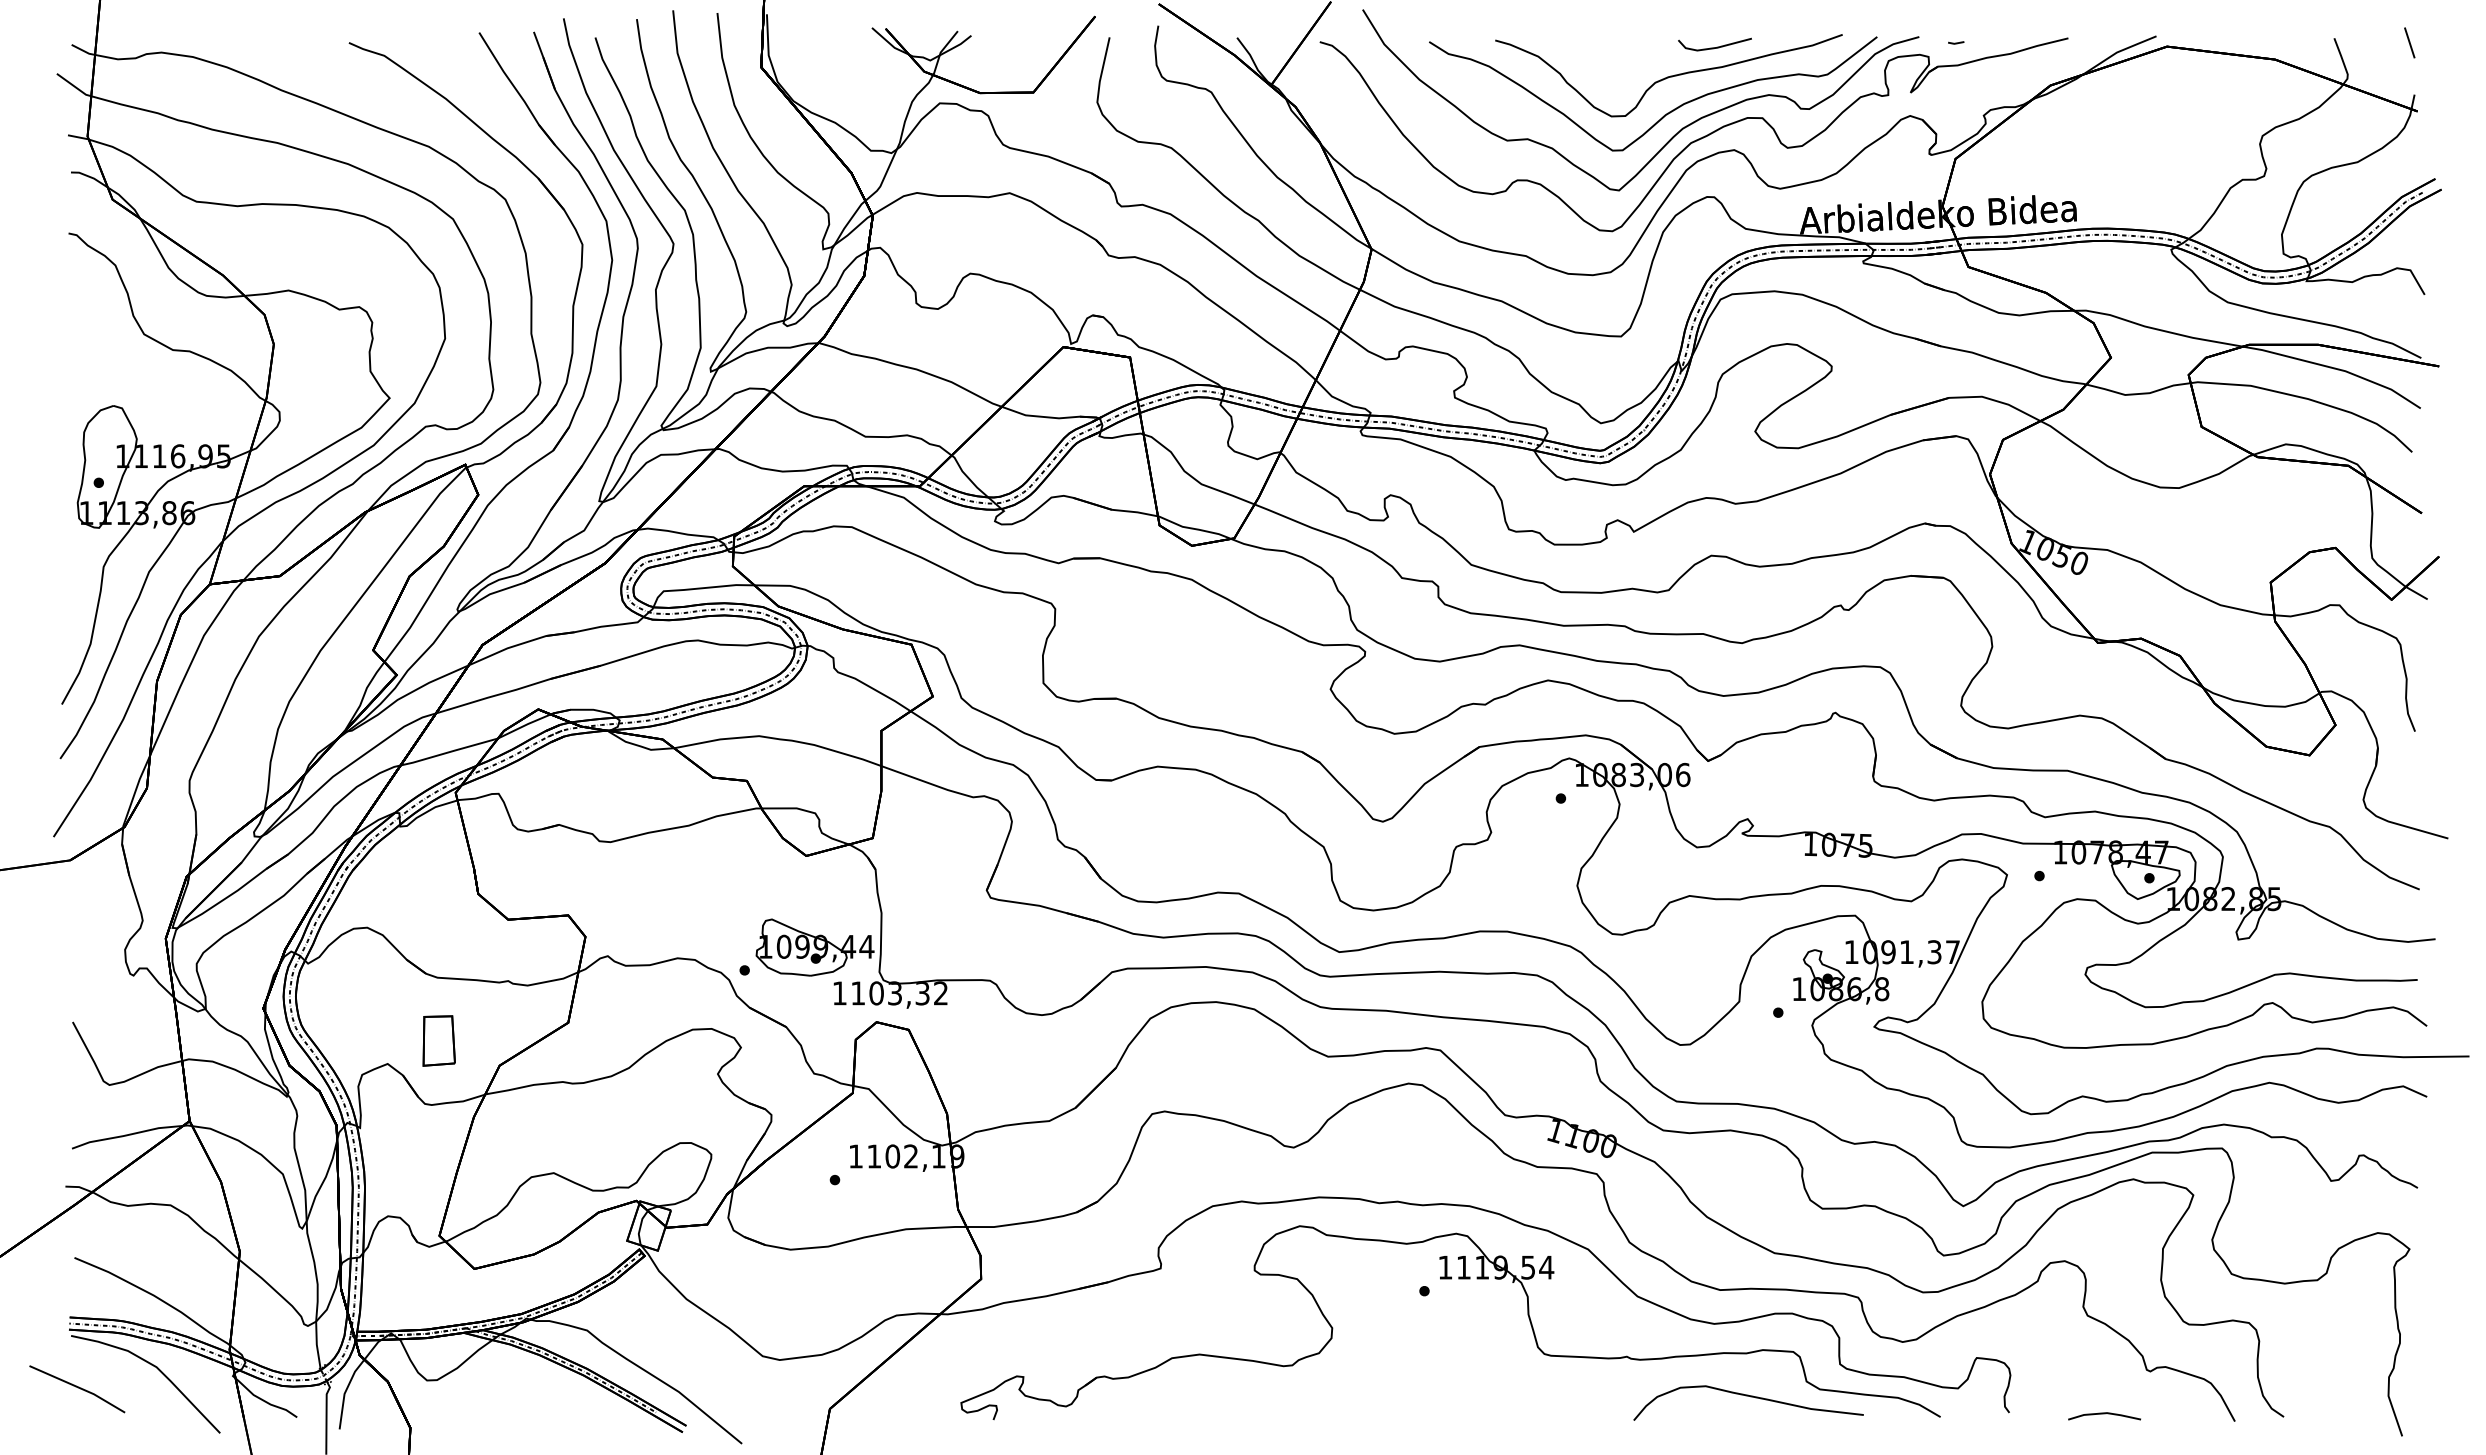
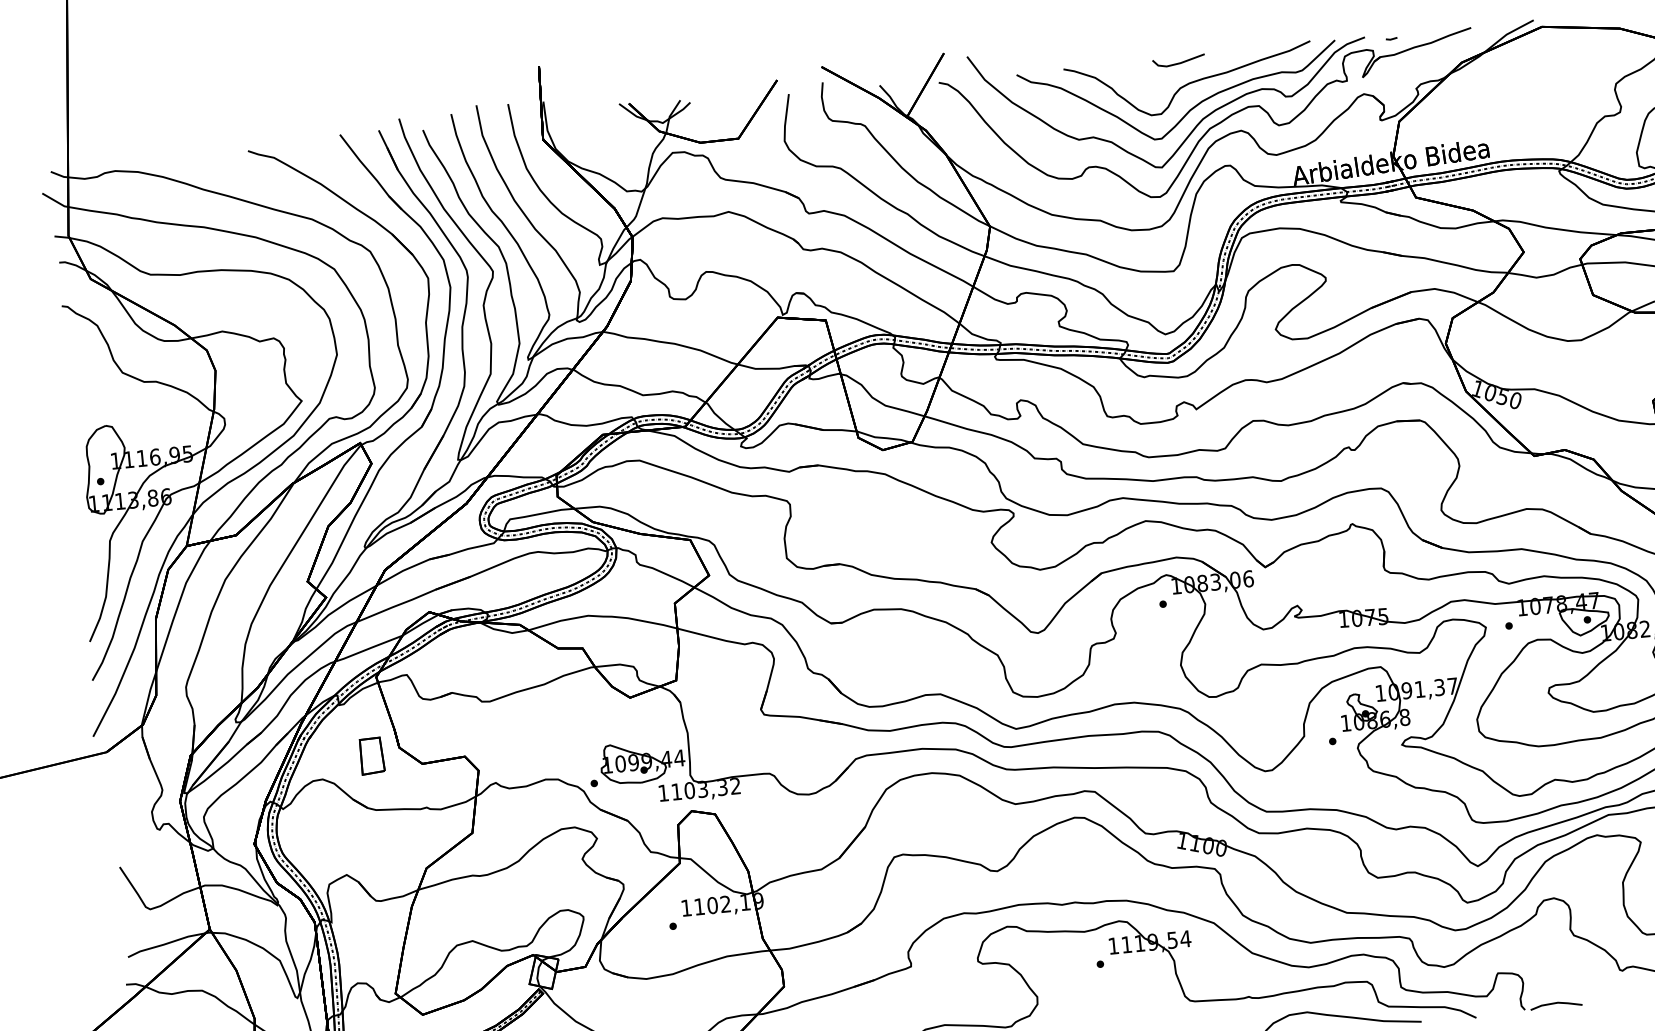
line: (1714, 47) -> (1178, 63), moved
part: (438, 1040) -> (371, 755), moved
line: (2104, 1414) -> (1556, 1003), moved

